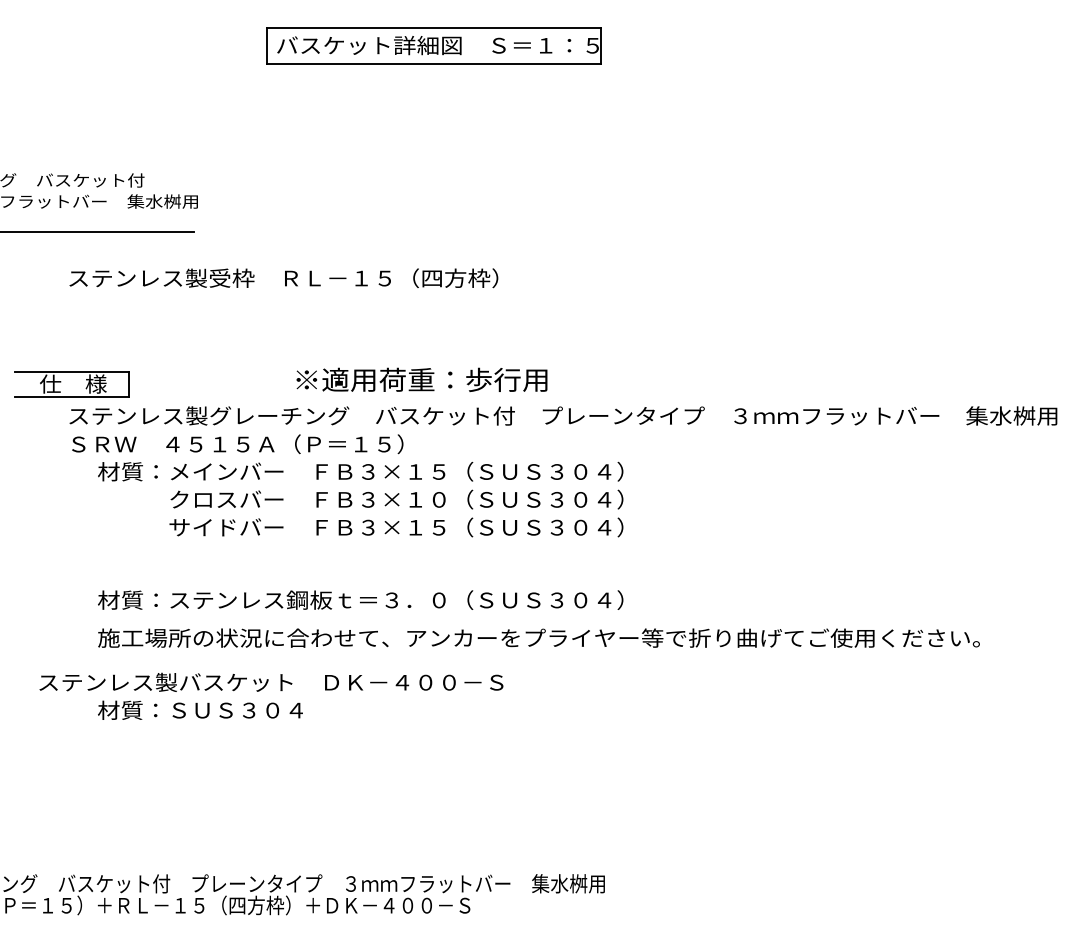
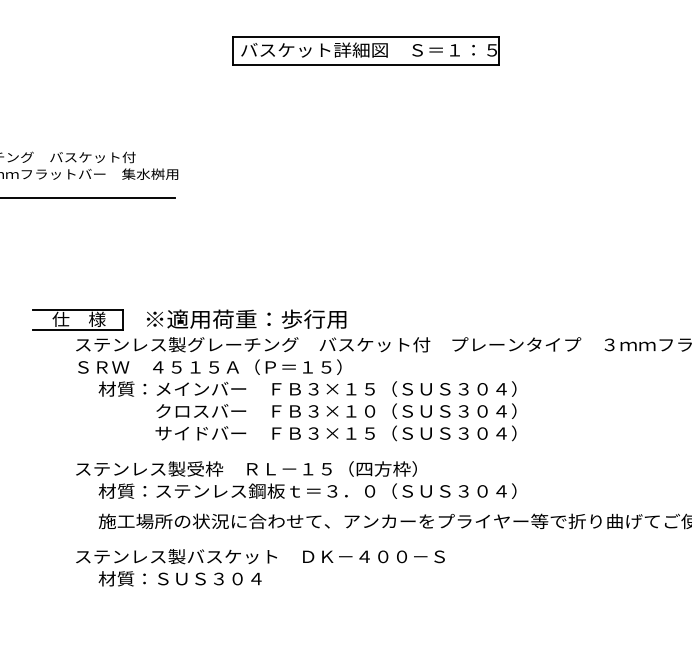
text: (283, 278) -> (246, 469), moved
text: (421, 379) -> (246, 318), moved
text: (271, 681) -> (260, 555), moved

